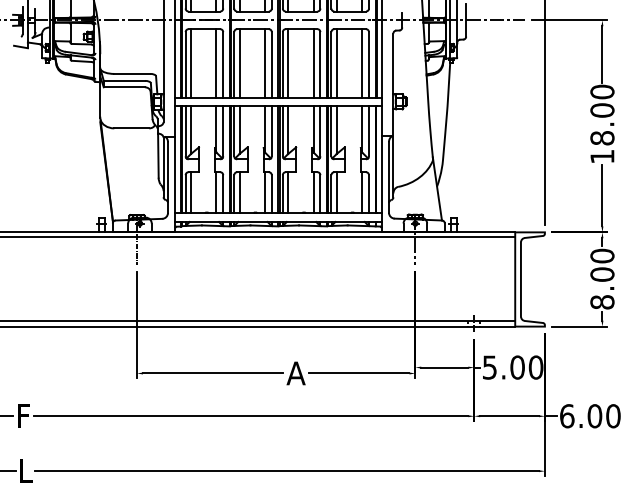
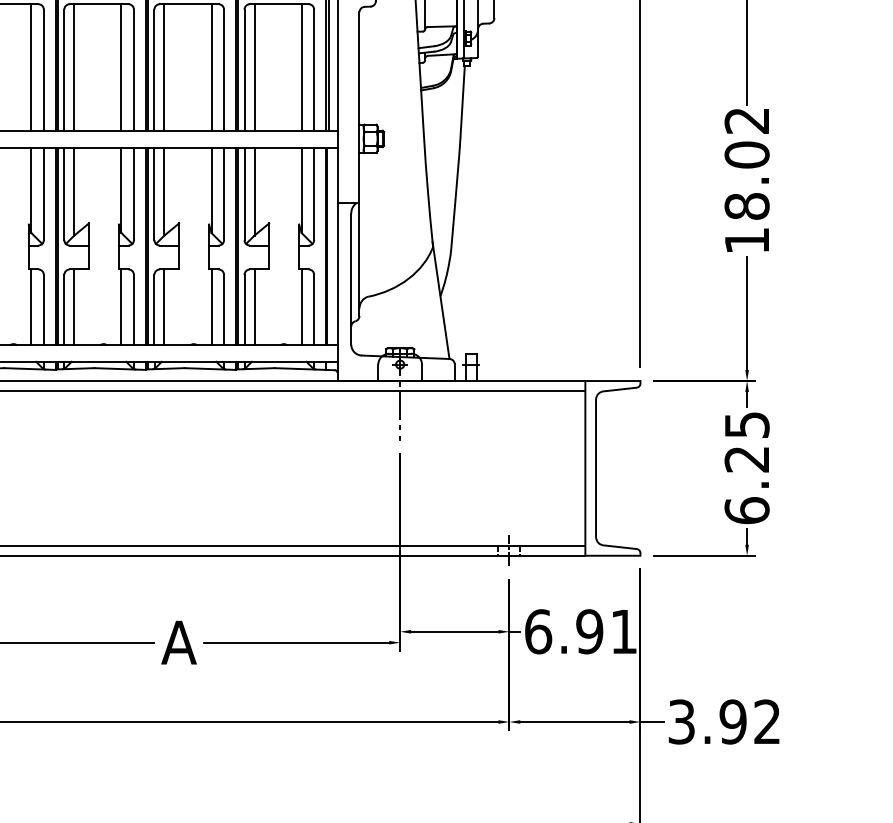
text: (602, 91) -> (747, 119), 18.00 -> 18.02
text: (602, 278) -> (747, 466), 8.00 -> 6.25
text: (512, 367) -> (580, 631), 5.00 -> 6.91
text: (590, 416) -> (724, 722), 6.00 -> 3.92

